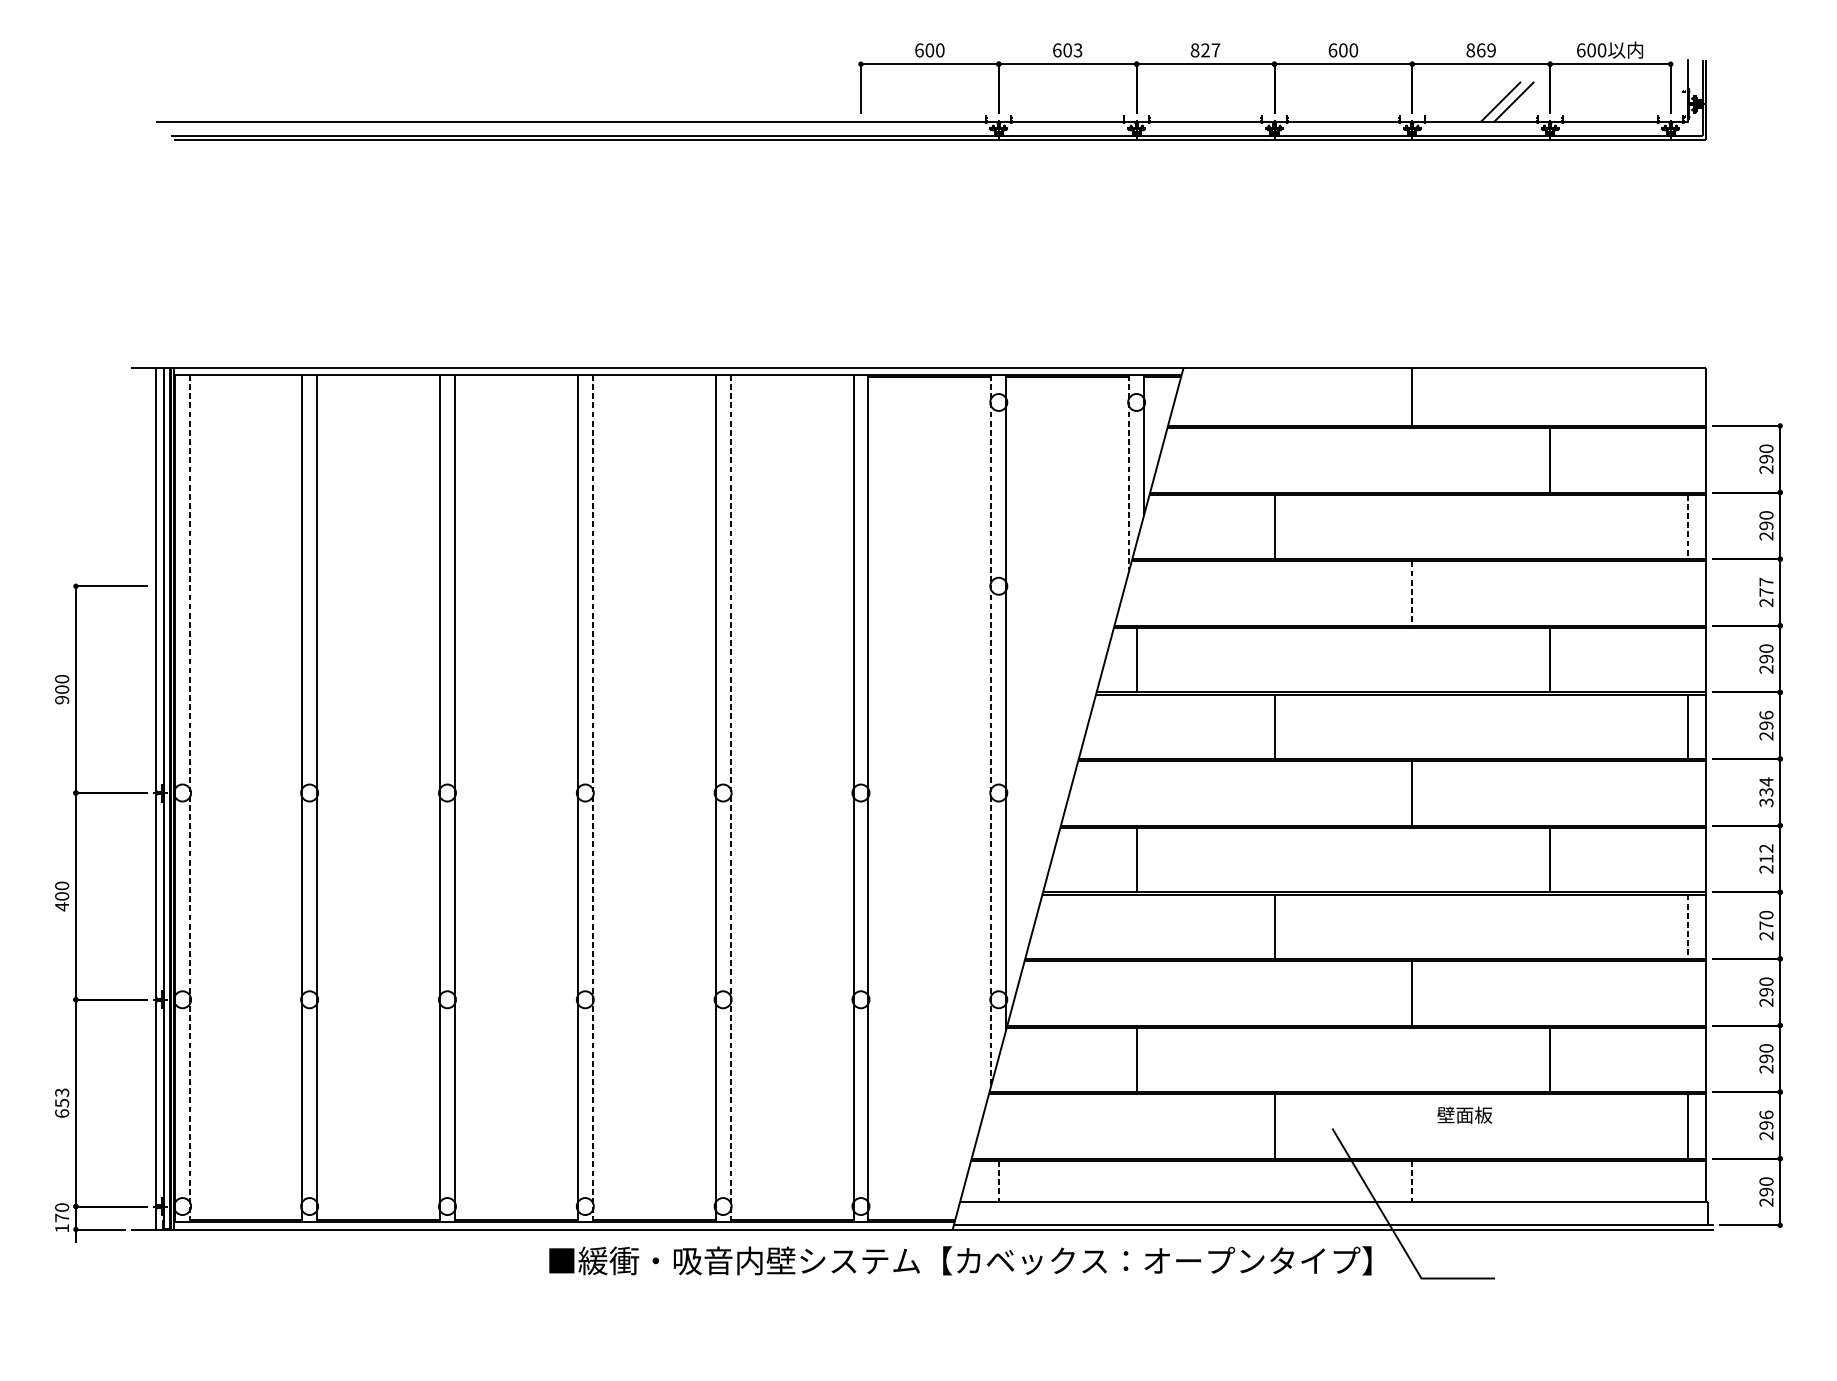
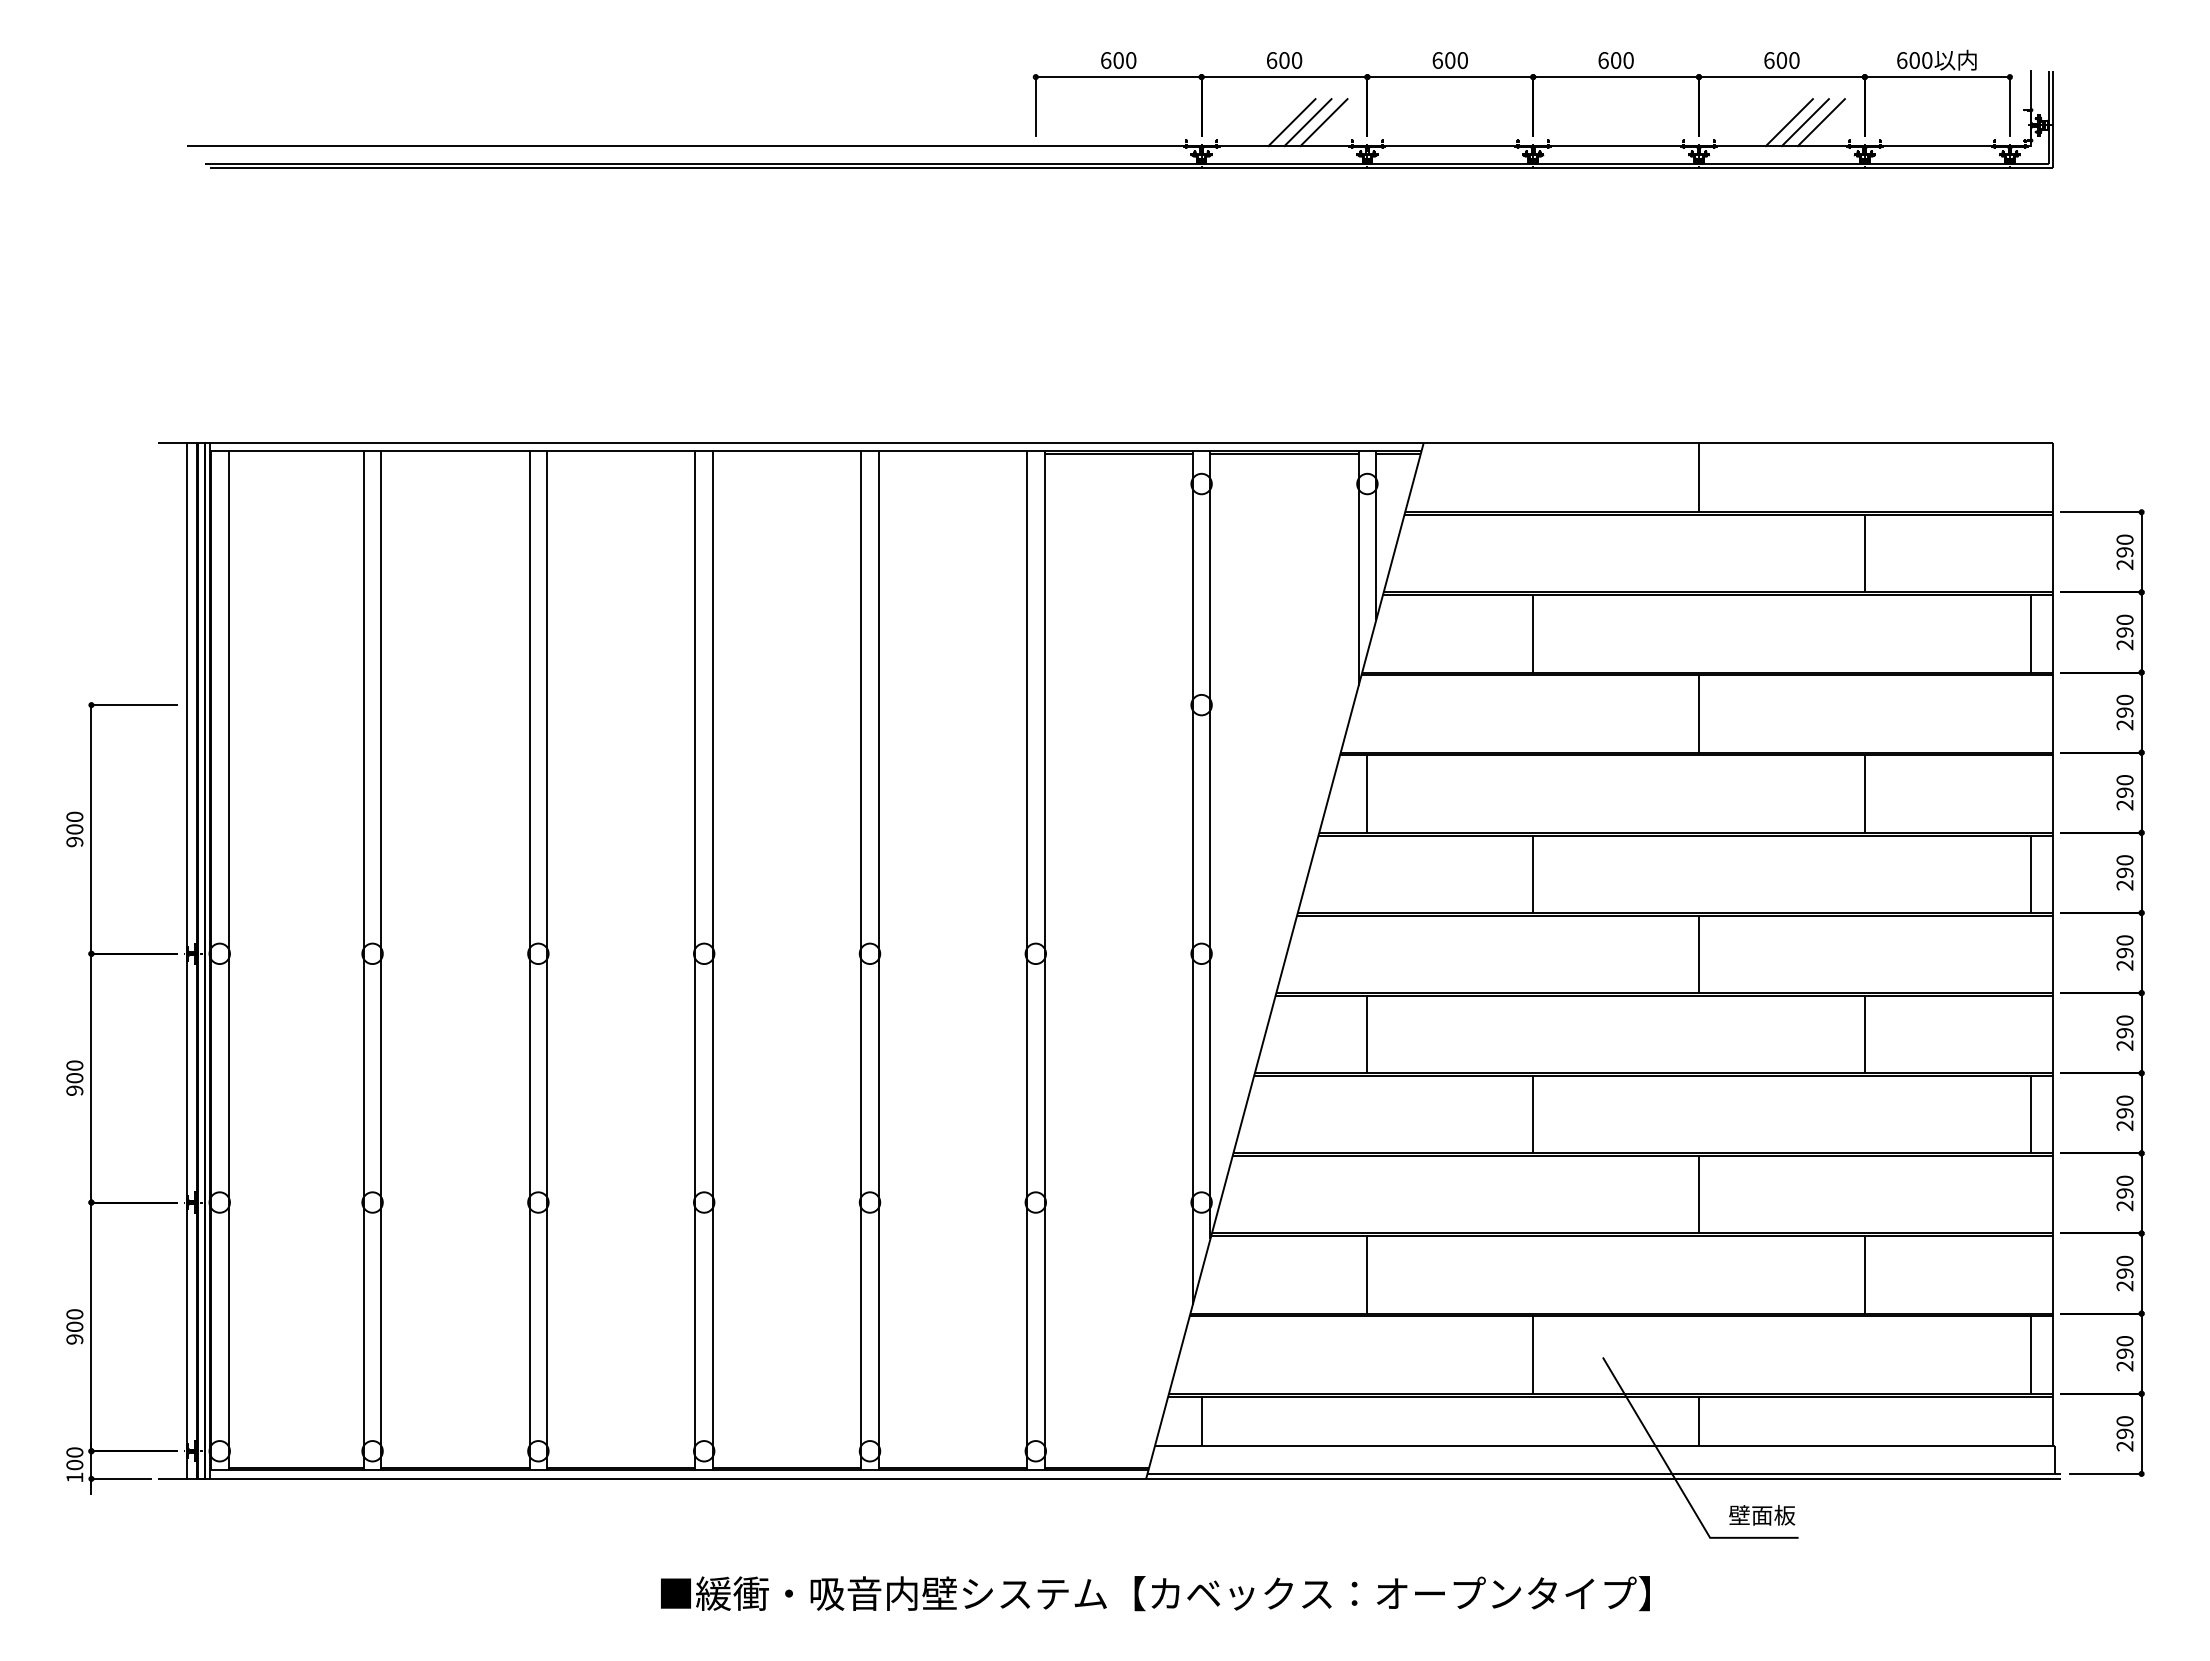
text: (1077, 50) -> (1296, 60), 603 -> 600
text: (1204, 50) -> (1449, 60), 827 -> 600
text: (1480, 50) -> (1781, 60), 869 -> 600
line: (1073, 101) -> (1291, 122), added
line: (1086, 101) -> (1307, 122), added
line: (1100, 101) -> (1323, 122), added
line: (1486, 101) -> (1788, 122), added
line: (1129, 472) -> (1358, 568), dashed -> solid
line: (1687, 526) -> (2030, 633), dashed -> solid
text: (1766, 586) -> (2124, 705), 277 -> 290
line: (1412, 593) -> (1699, 713), dashed -> solid
text: (1766, 715) -> (2124, 860), 296 -> 290
line: (991, 729) -> (1192, 877), dashed -> solid
text: (1766, 791) -> (2124, 952), 334 -> 290
line: (189, 798) -> (228, 960), dashed -> solid
line: (593, 798) -> (713, 960), dashed -> solid
line: (730, 798) -> (878, 960), dashed -> solid
text: (1766, 853) -> (2124, 1026), 212 -> 290
text: (61, 906) -> (74, 1090), 400 -> 900
text: (1766, 925) -> (2124, 1113), 270 -> 290
line: (1687, 926) -> (2030, 1114), dashed -> solid
text: (61, 1102) -> (74, 1326), 653 -> 900
text: (1766, 1114) -> (2124, 1340), 296 -> 290
text: (1465, 1115) -> (1762, 1515), moved
line: (998, 1181) -> (1201, 1421), dashed -> solid
line: (1412, 1181) -> (1699, 1421), dashed -> solid
text: (61, 1217) -> (74, 1464), 170 -> 100
text: (960, 1260) -> (1155, 1593), moved

